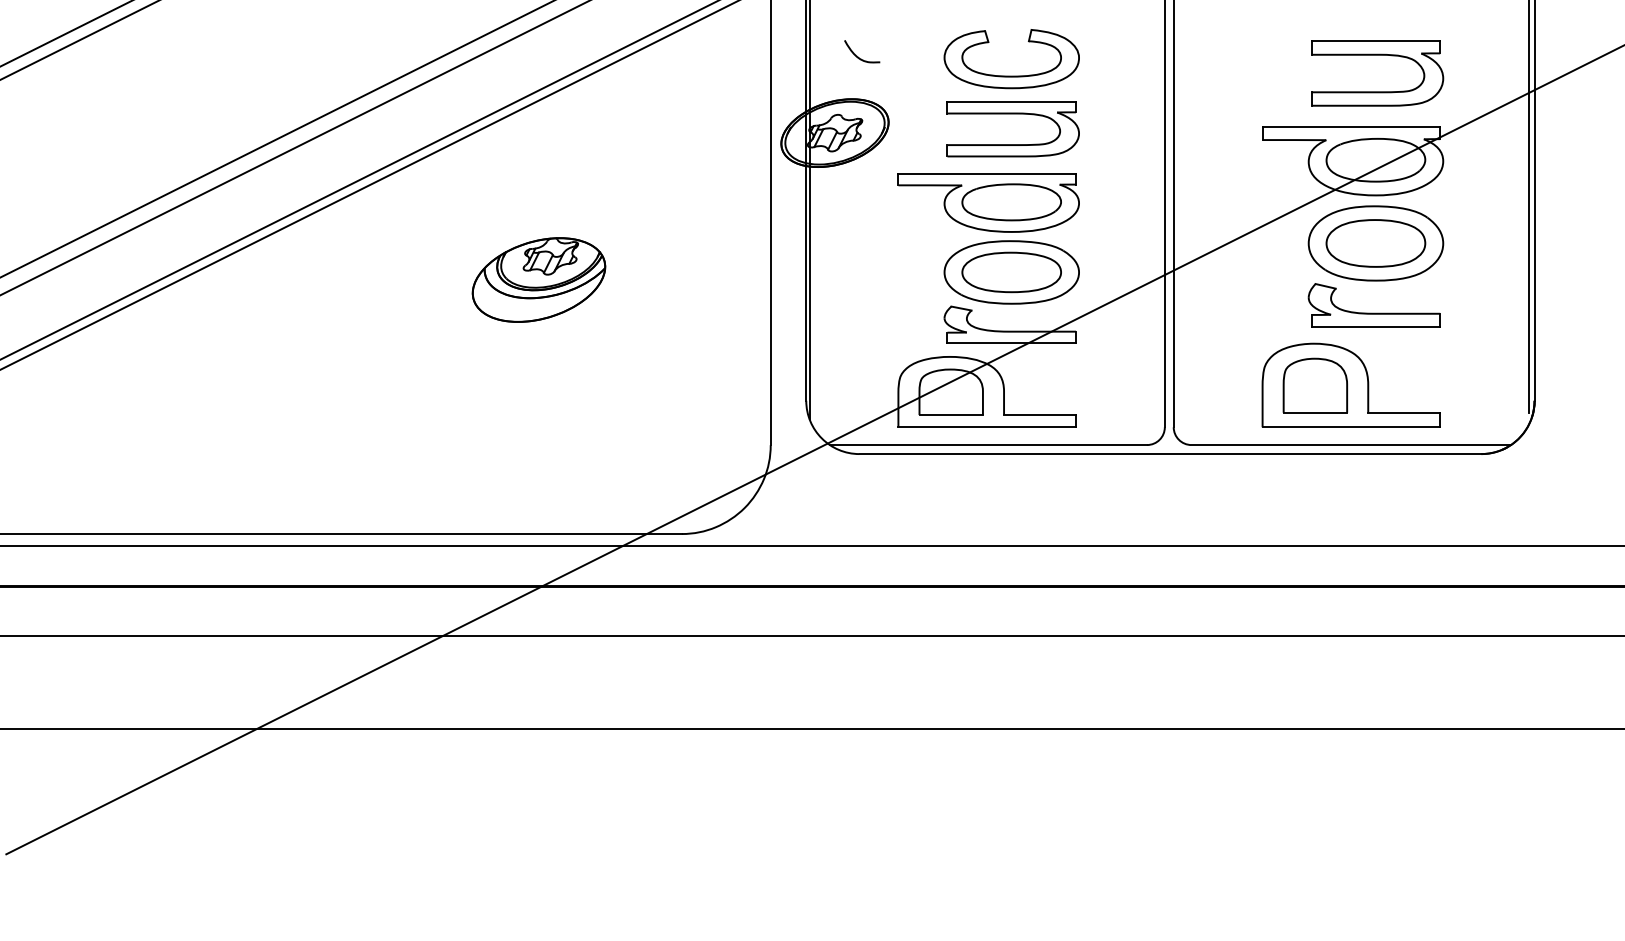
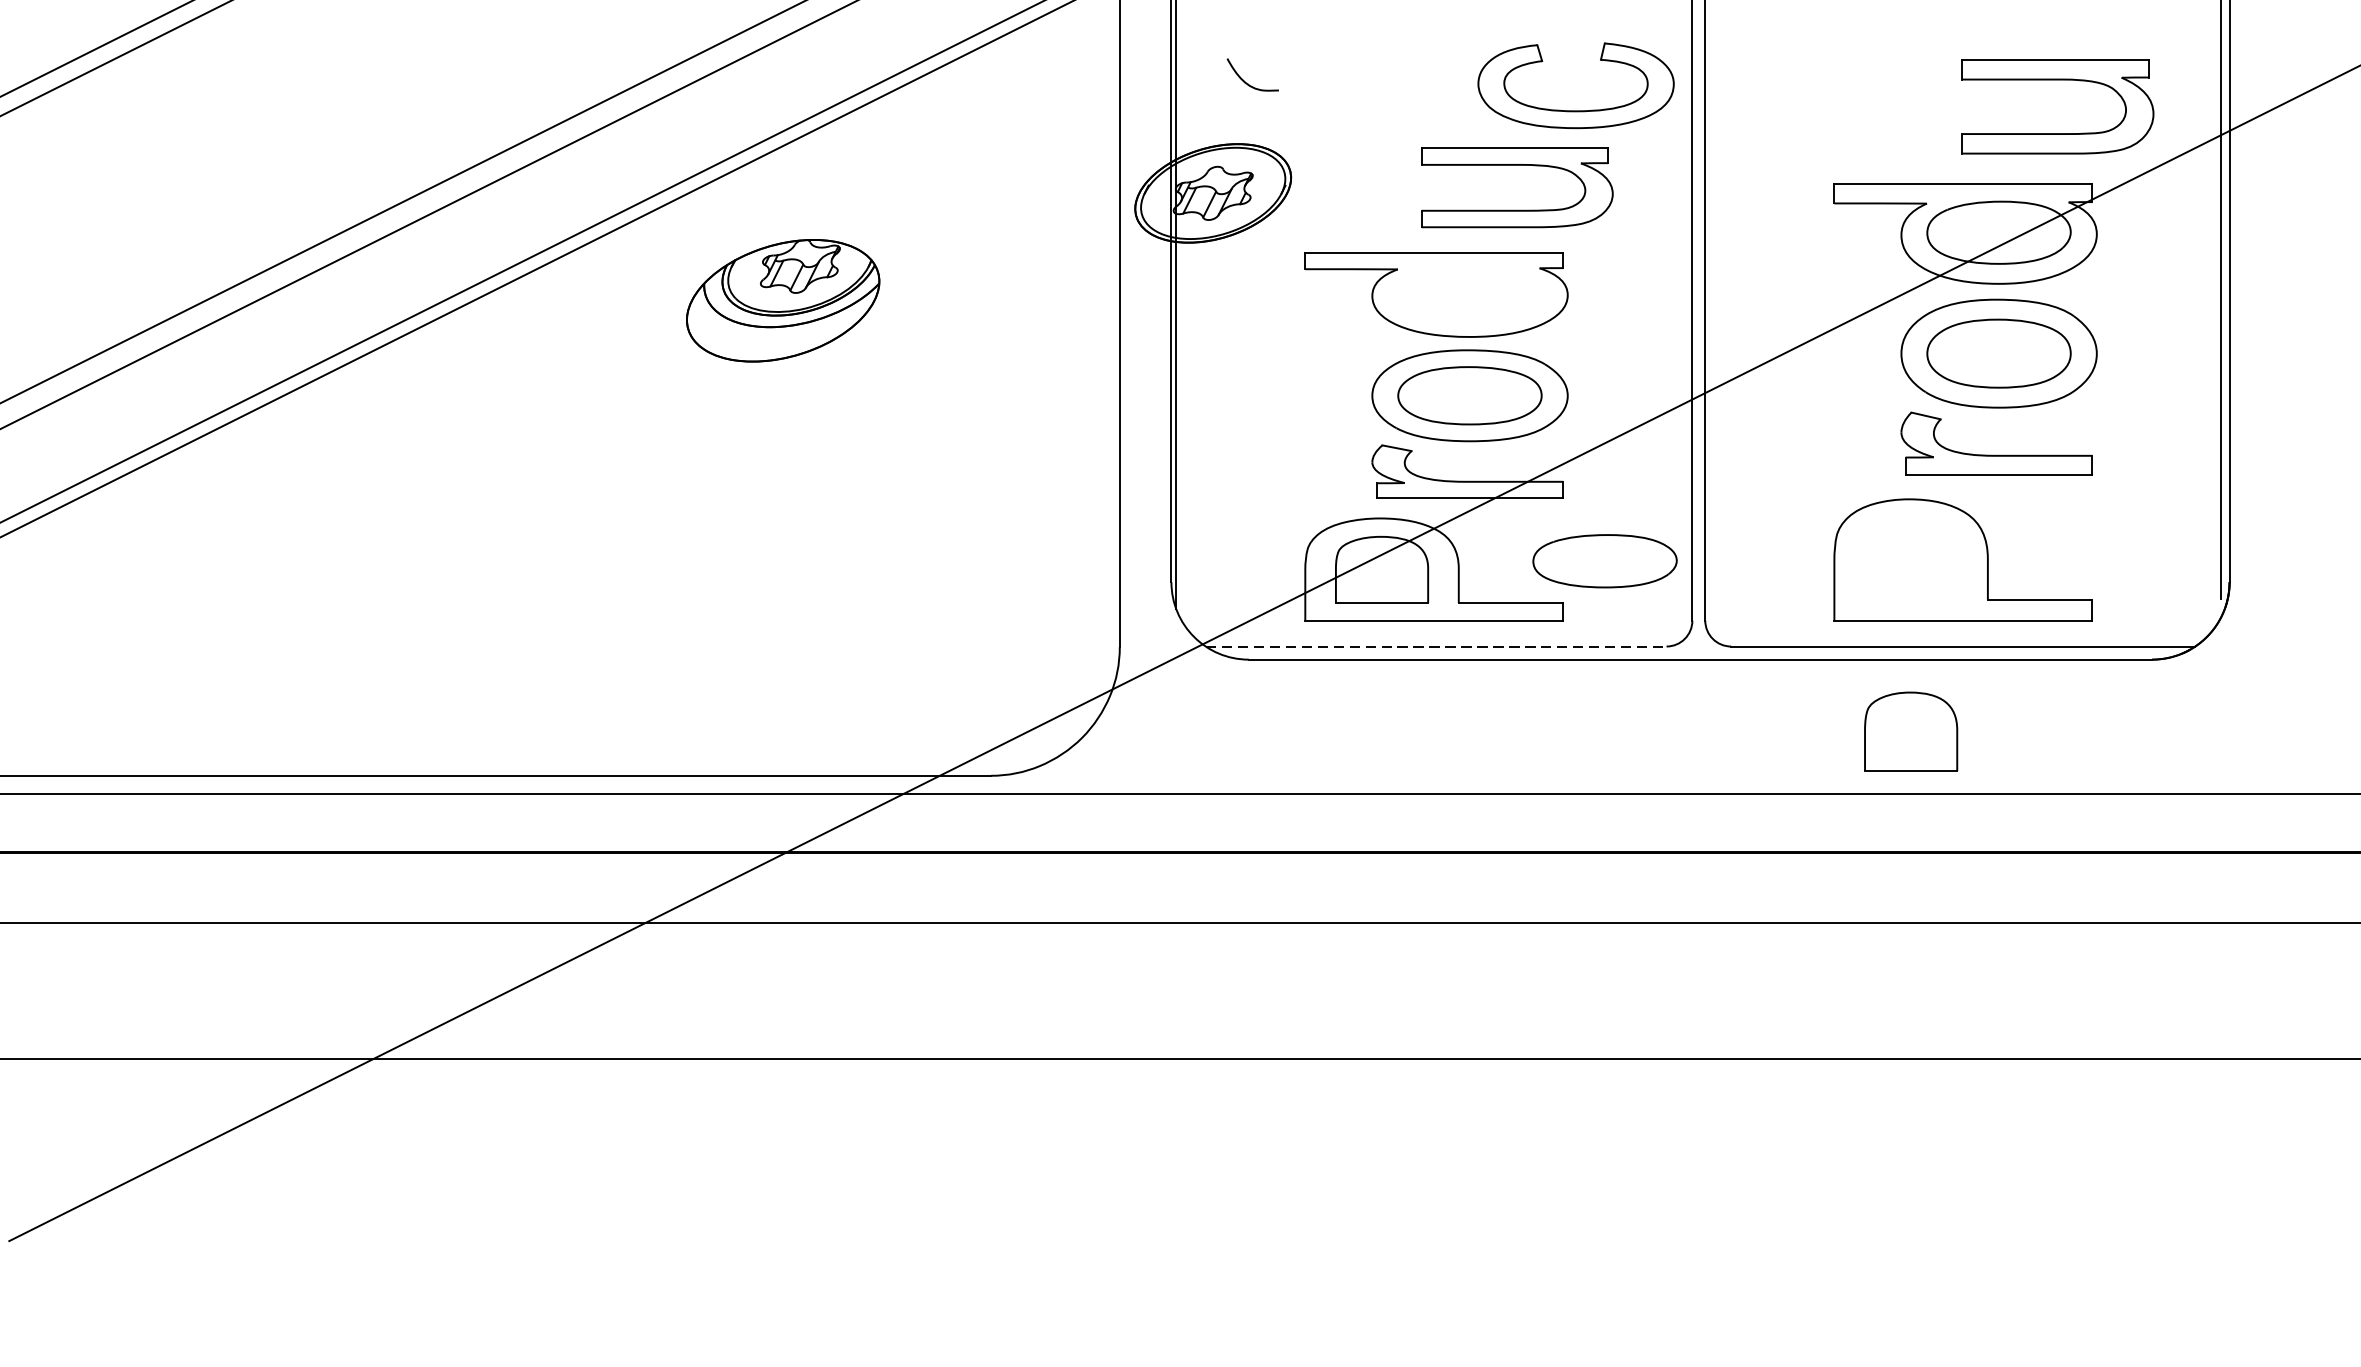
part: (1377, 55) -> (2057, 80), moved
part: (1011, 75) -> (1575, 109), moved
part: (1012, 114) -> (1516, 166), moved
part: (1011, 202) -> (1604, 561), moved
part: (538, 279) -> (782, 299), moved
part: (1314, 385) -> (1909, 731), moved
line: (988, 445) -> (1436, 647), solid -> dashed

